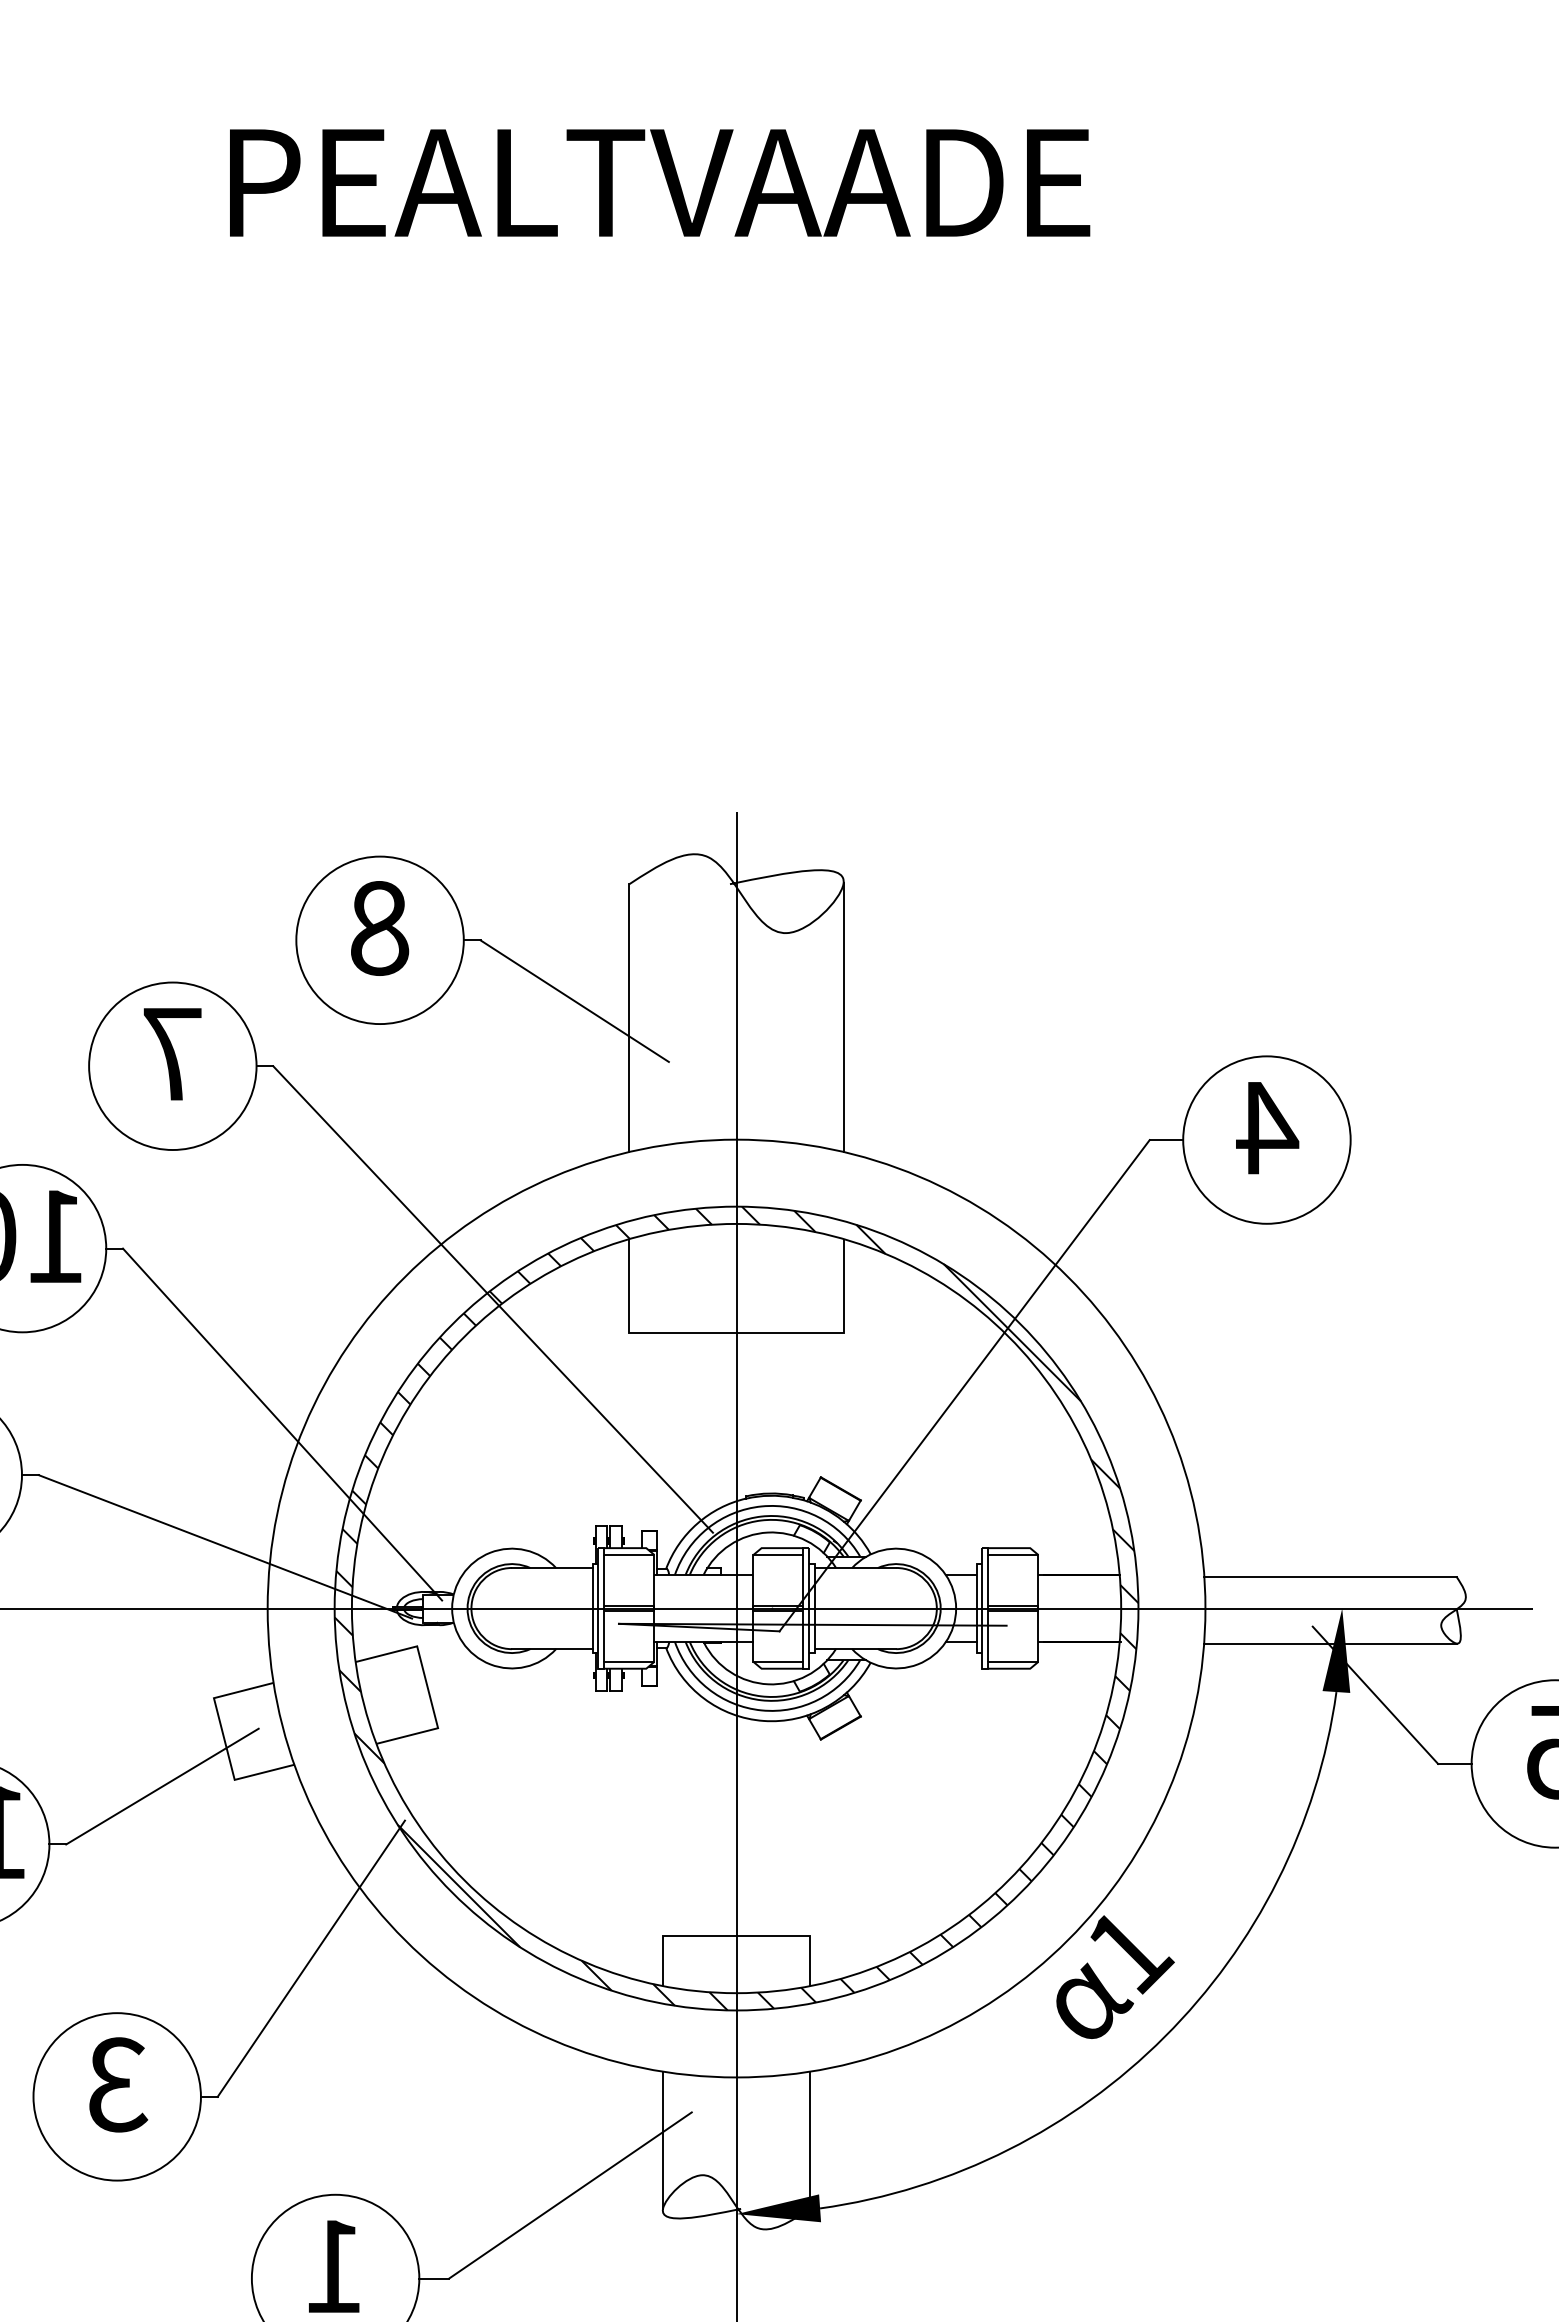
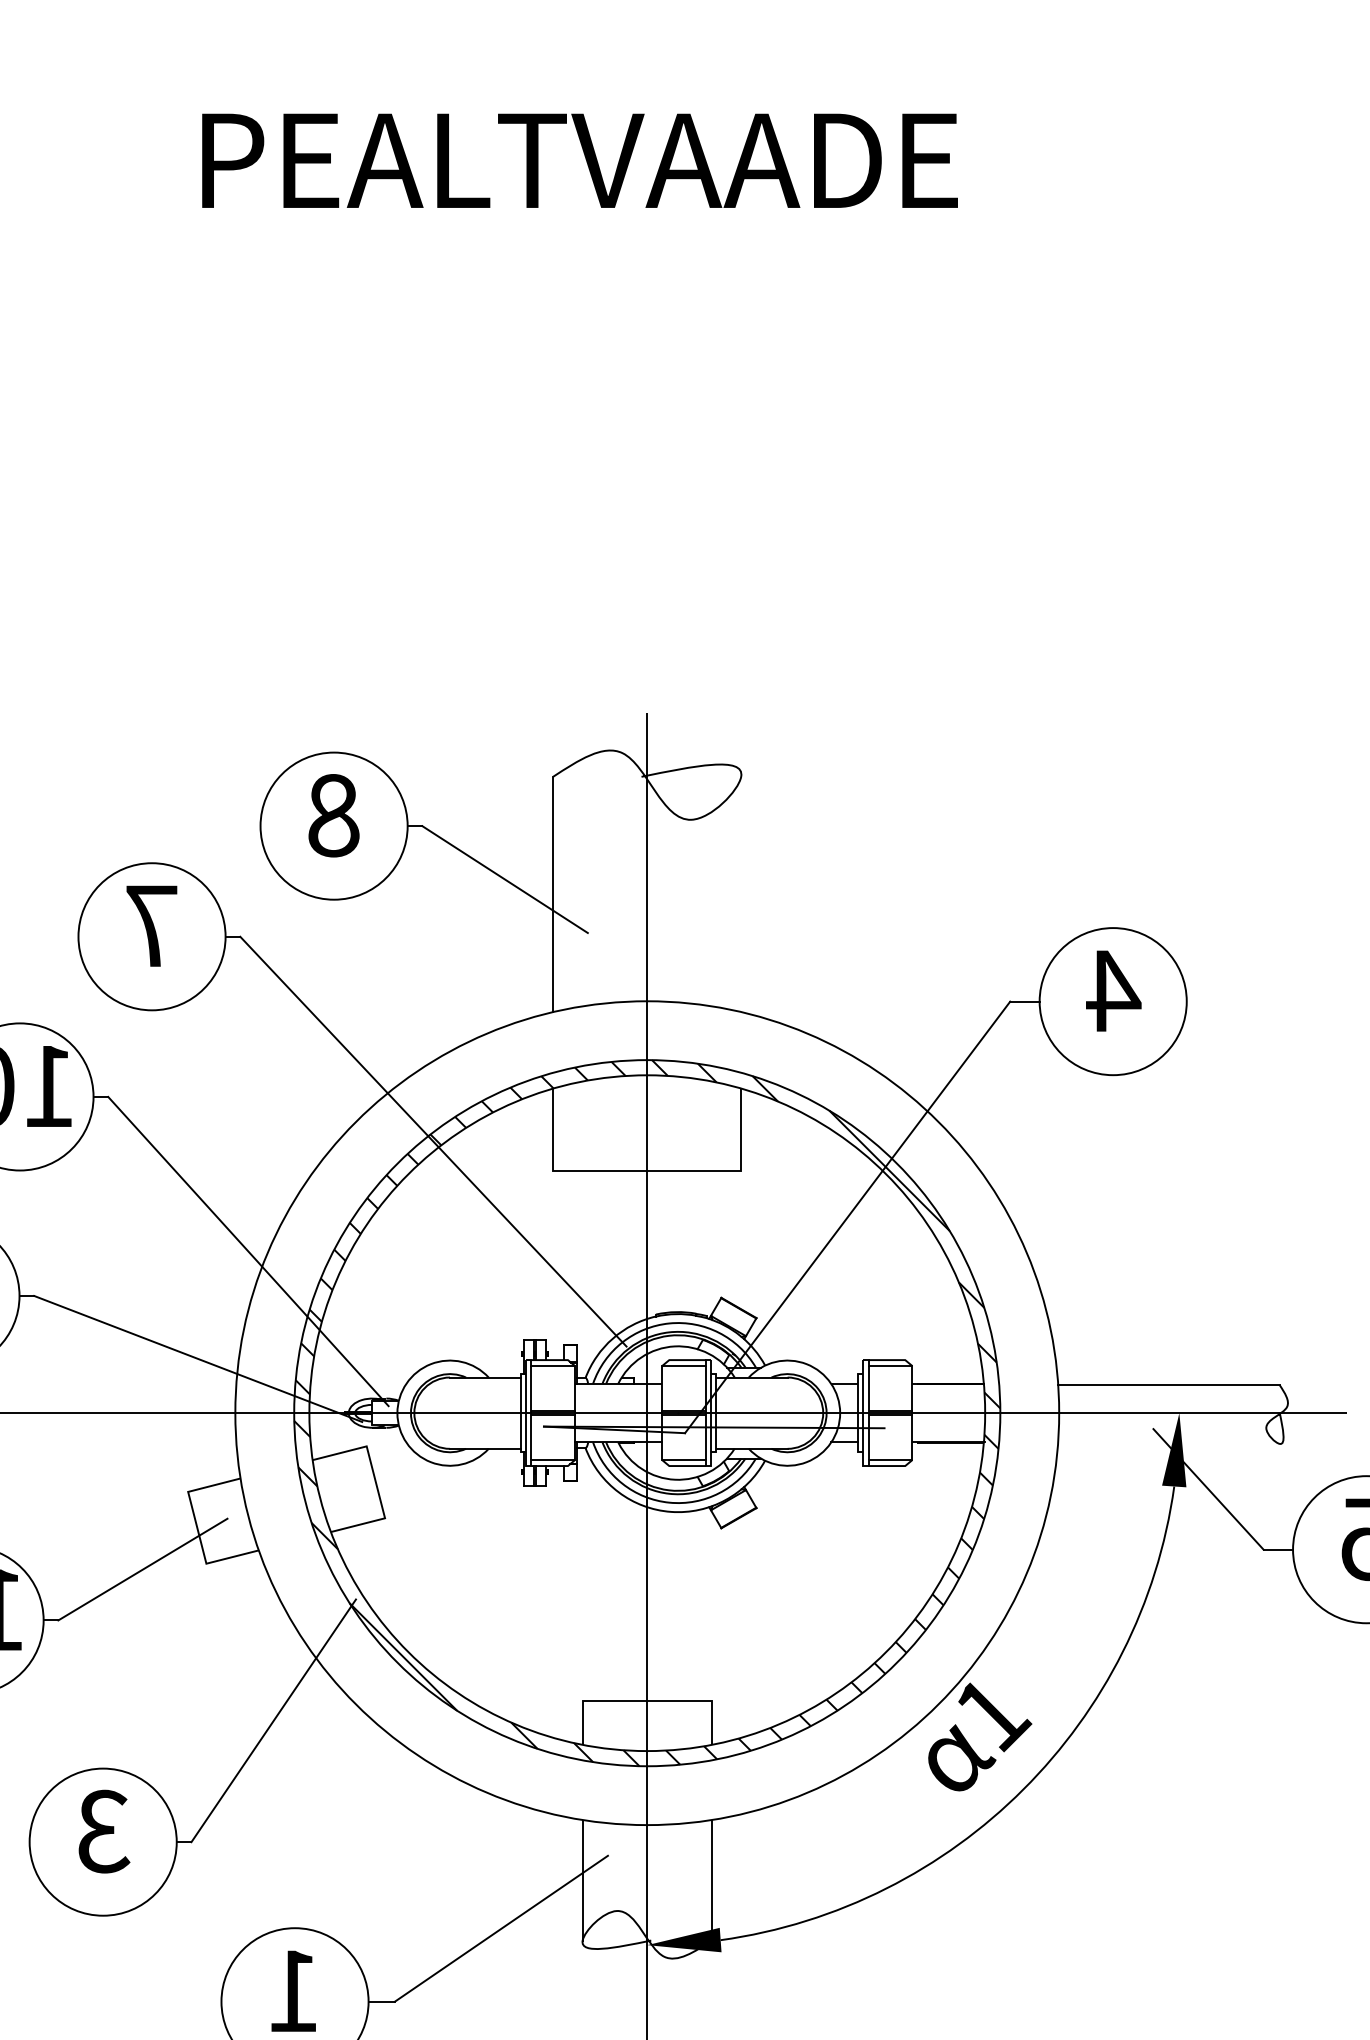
line: (843, 1017) -> (741, 893), removed
line: (1330, 1643) -> (1169, 1443), removed

